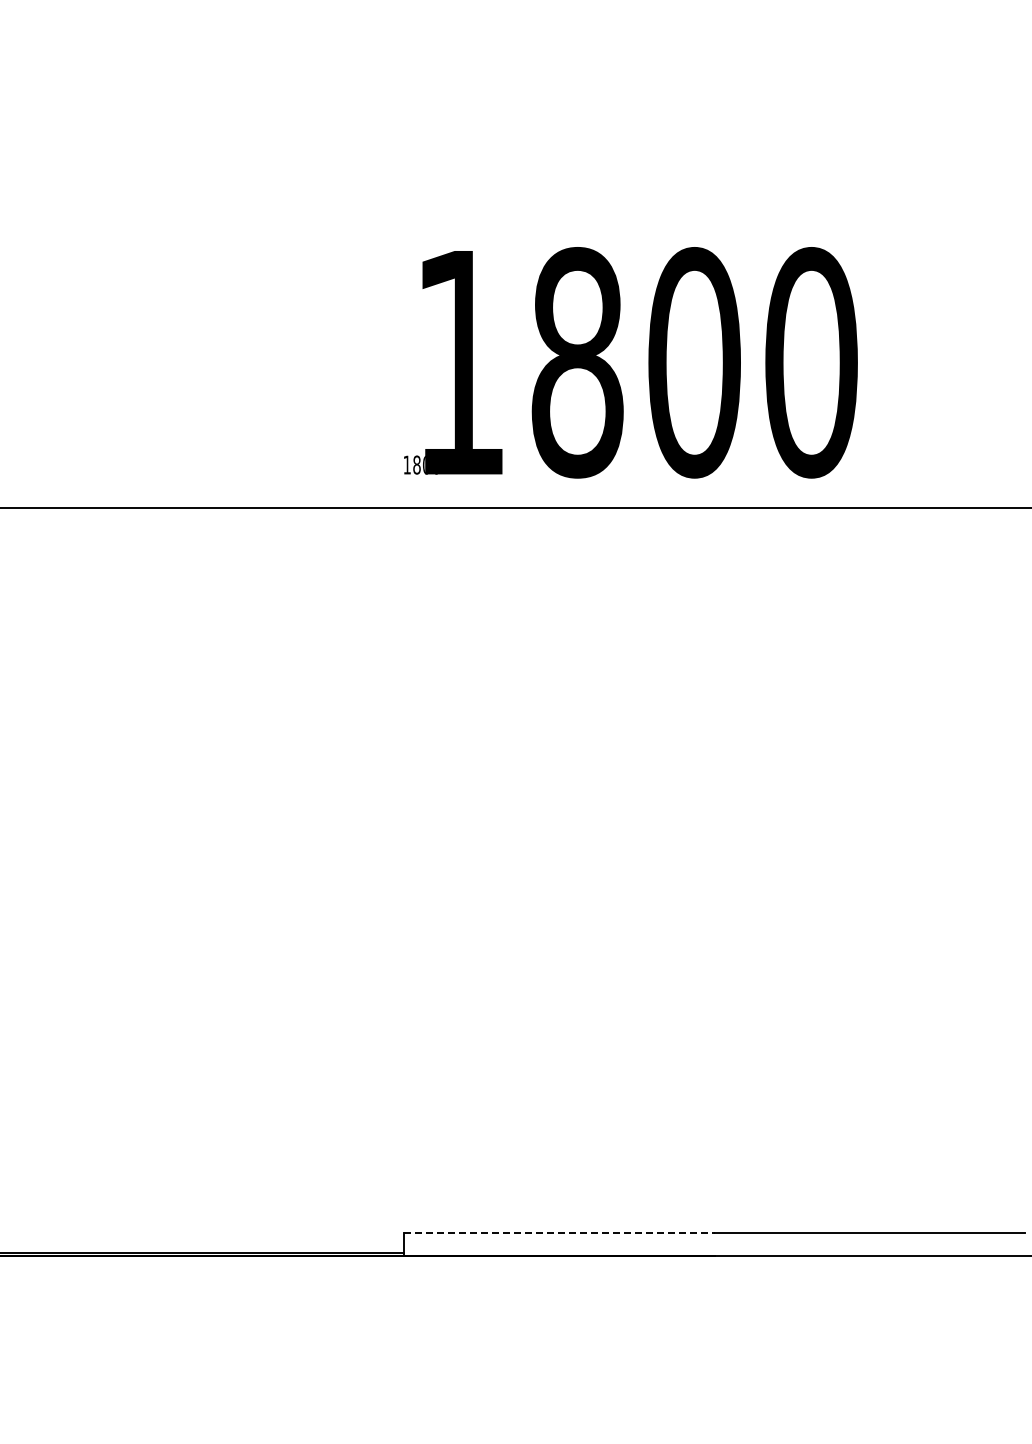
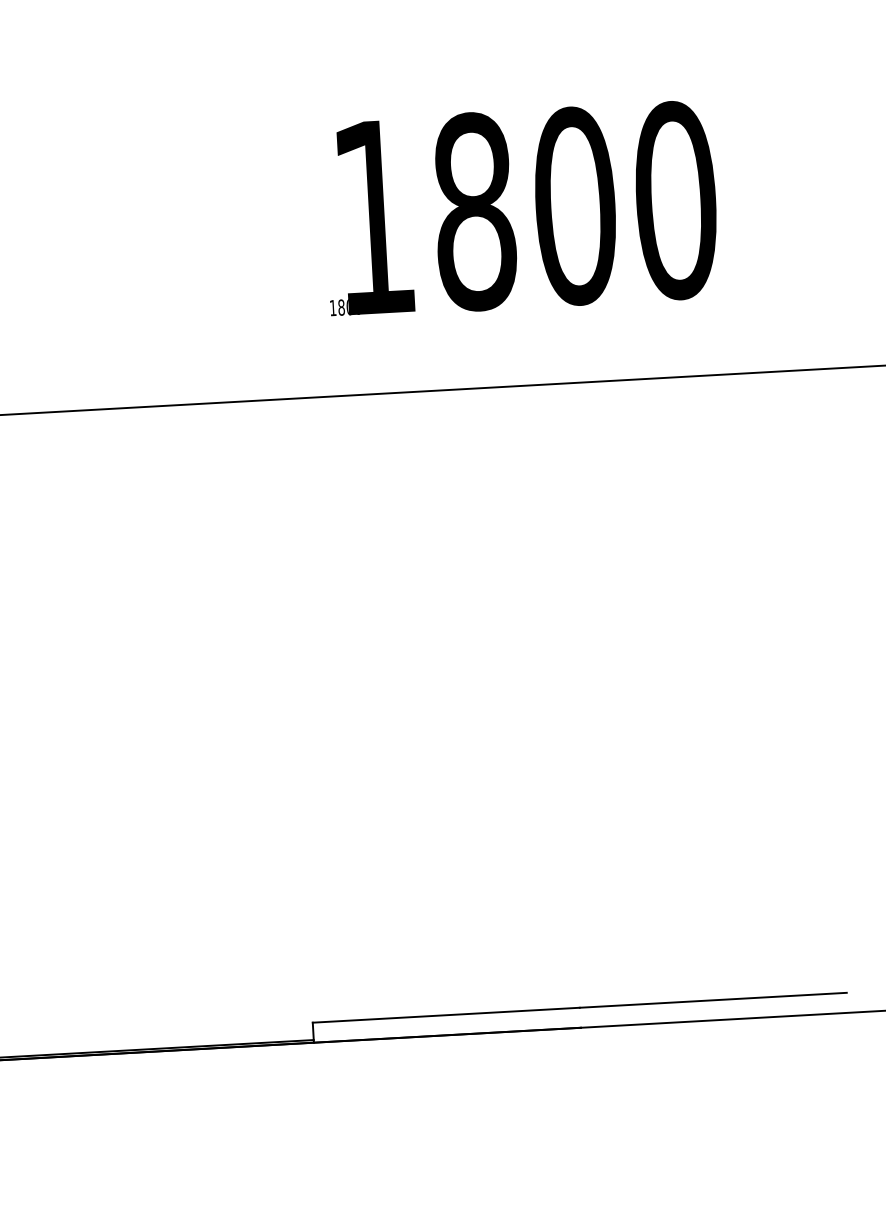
text: (630, 362) -> (520, 209), moved
line: (560, 1232) -> (447, 1014), dashed -> solid

